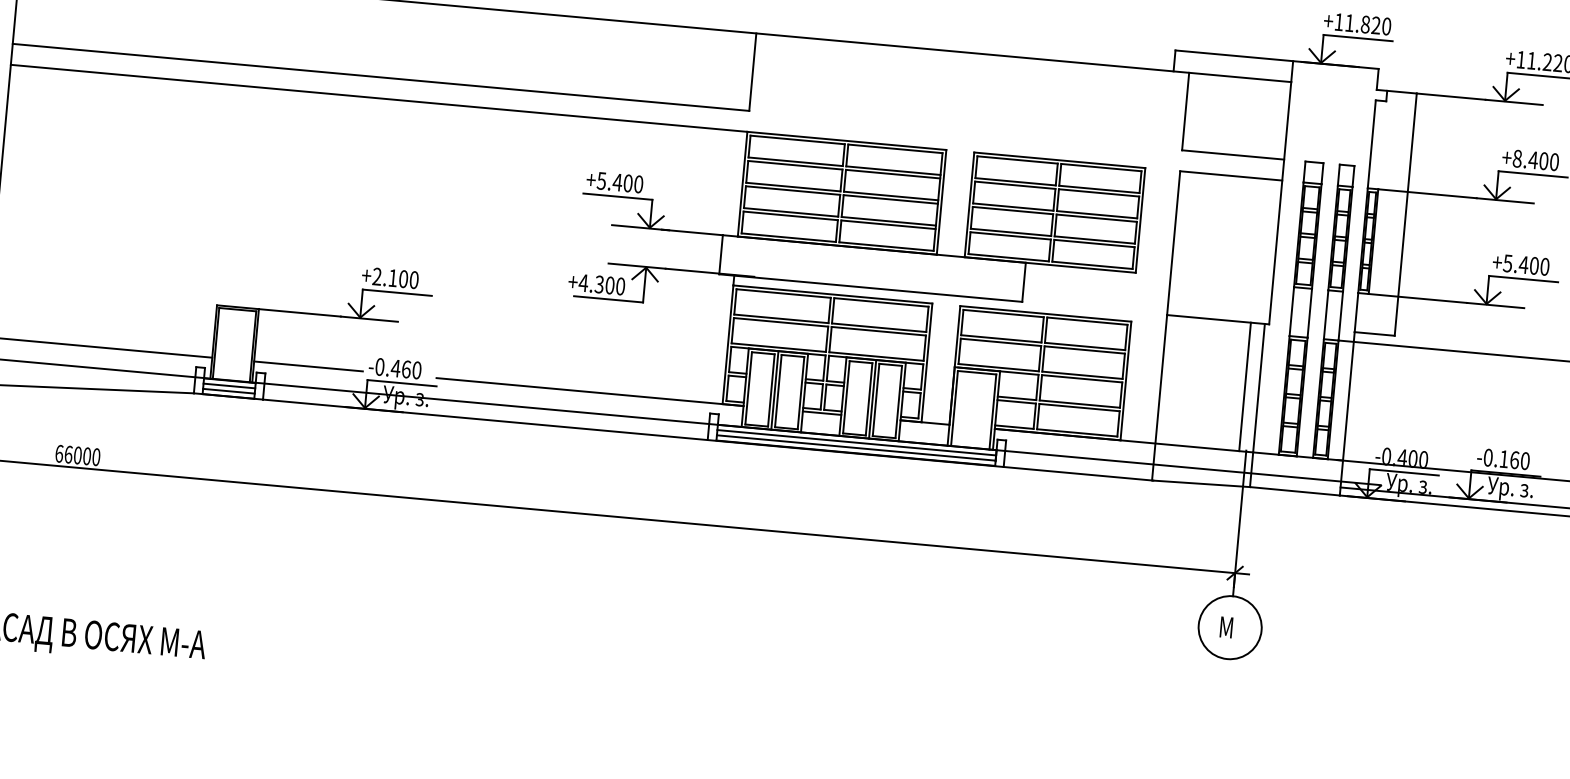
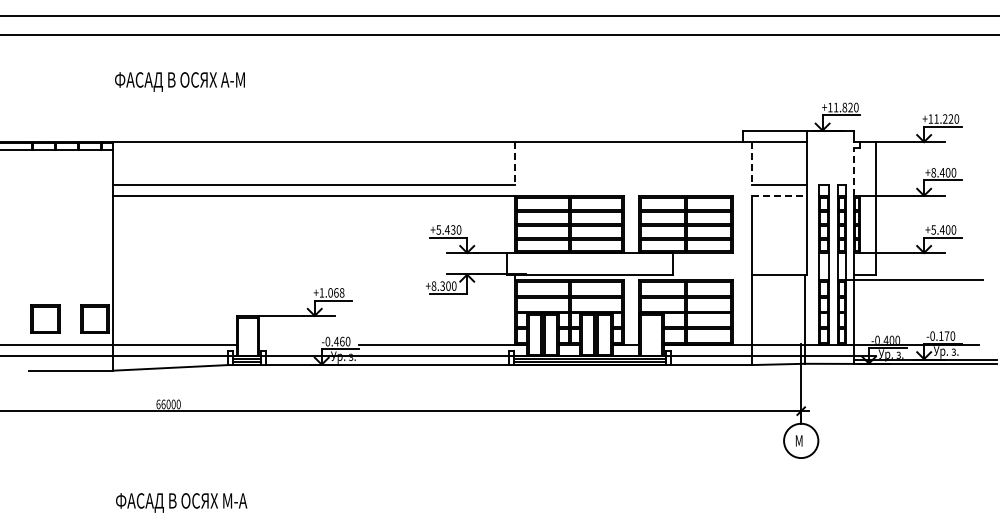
line: (753, 73) -> (515, 164), solid -> dashed
line: (1185, 113) -> (751, 164), solid -> dashed
line: (1372, 143) -> (854, 171), solid -> dashed
line: (1231, 176) -> (779, 196), solid -> dashed
text: (626, 182) -> (452, 229), +5.400 -> +5.430
text: (394, 277) -> (331, 292), +2.100 -> +1.068
text: (582, 281) -> (433, 285), +4.300 -> +8.300
line: (307, 365) -> (288, 344), removed
line: (1245, 386) -> (797, 309), removed
text: (1513, 458) -> (946, 335), -0.160 -> -0.170

